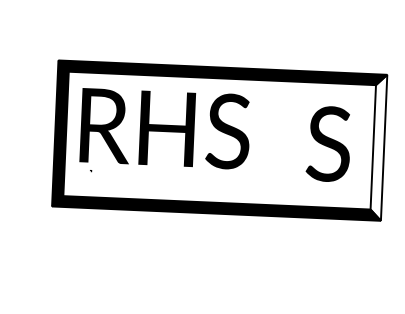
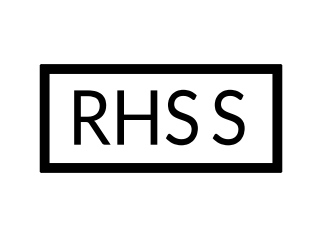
text: (164, 128) -> (135, 117), moved
text: (328, 144) -> (228, 117), moved
fill: (378, 147) -> (277, 118), added

